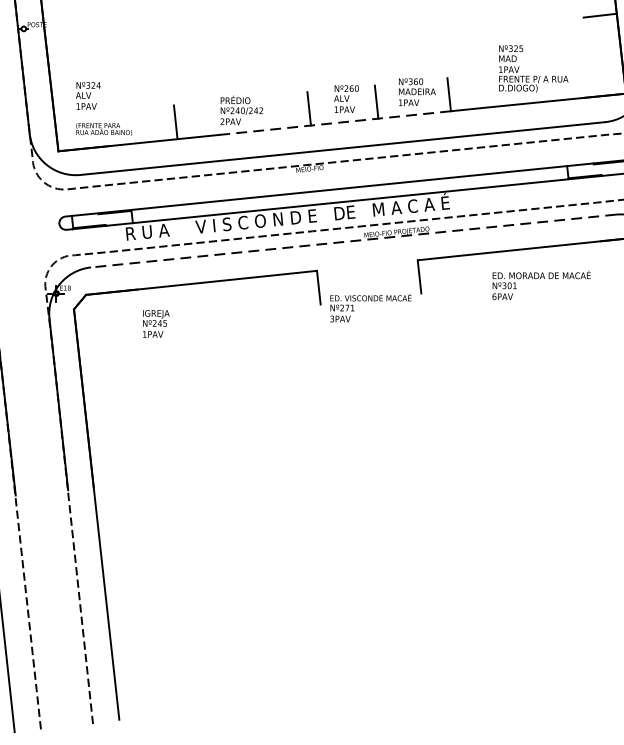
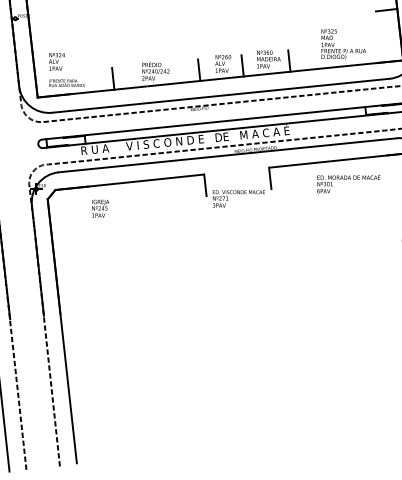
line: (339, 123) -> (218, 79), dashed -> solid
line: (353, 241) -> (227, 155), dashed -> solid

